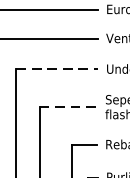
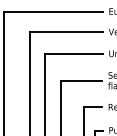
line: (57, 68) -> (74, 53), dashed -> solid
line: (69, 106) -> (82, 80), dashed -> solid

